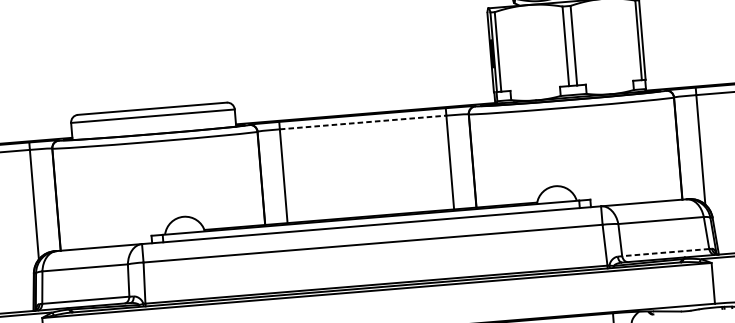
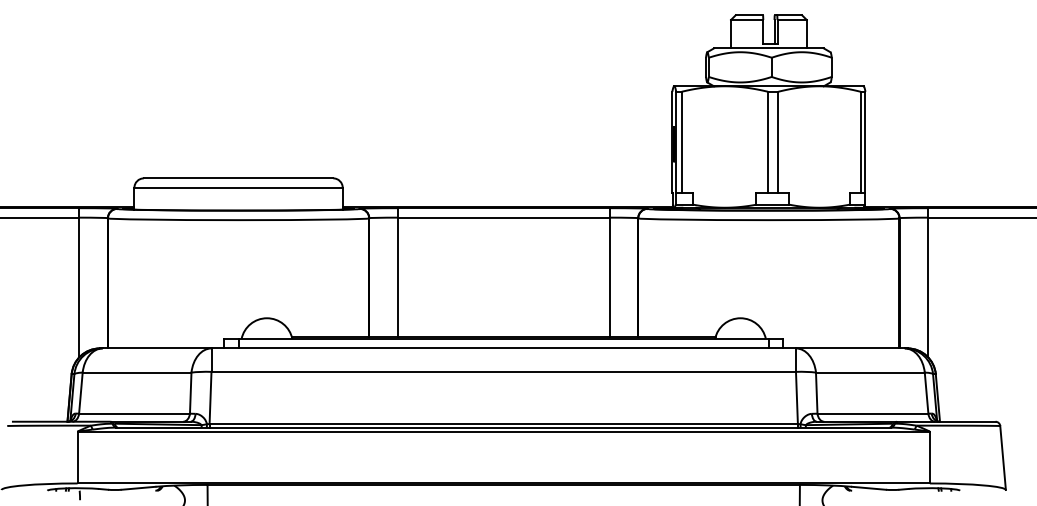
line: (363, 122) -> (504, 217), dashed -> solid
line: (665, 252) -> (872, 413), dashed -> solid

